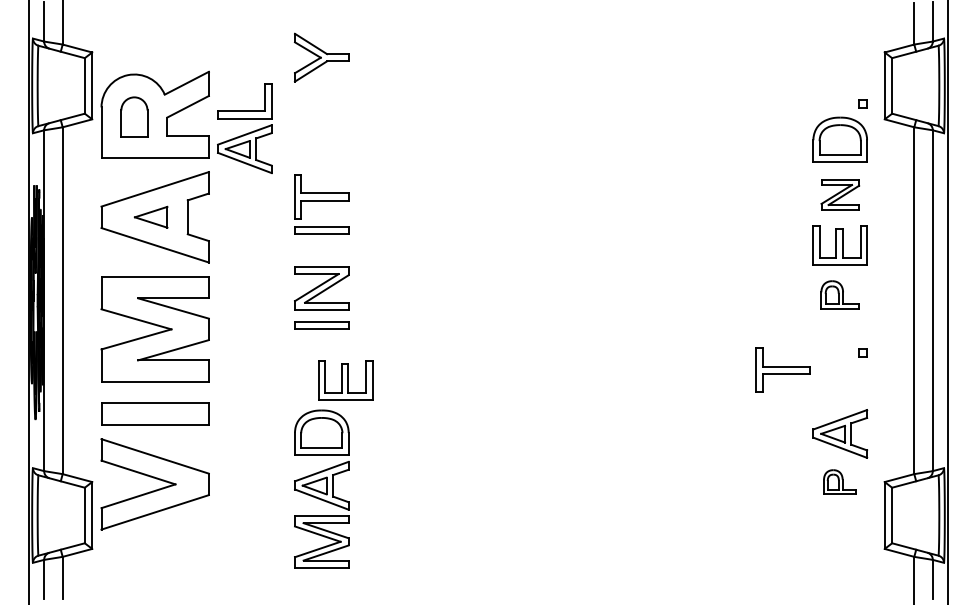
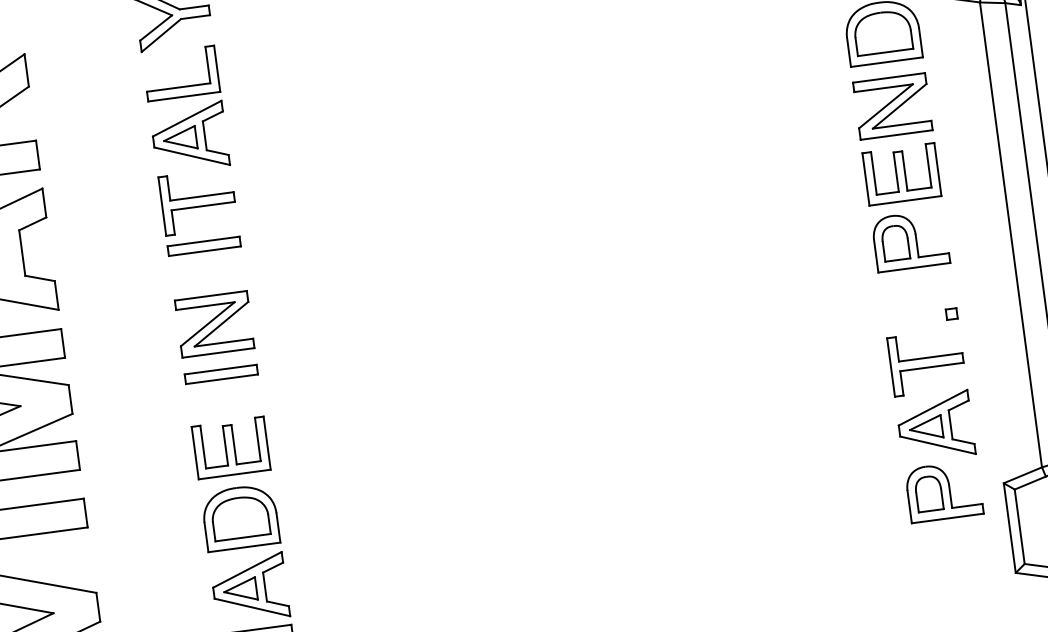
part: (244, 128) -> (185, 110), moved
part: (840, 194) -> (893, 105), size x1.43
part: (839, 294) -> (909, 239), size x1.43
part: (782, 369) -> (925, 361), moved
part: (345, 380) -> (230, 447), moved
part: (839, 481) -> (943, 490), size x1.67

